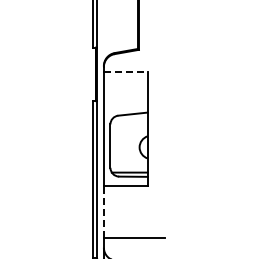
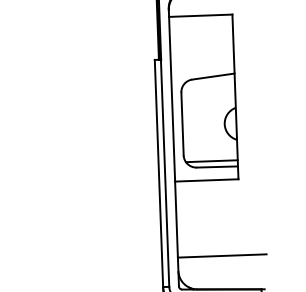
line: (125, 71) -> (200, 15), dashed -> solid
line: (103, 211) -> (175, 218), dashed -> solid

